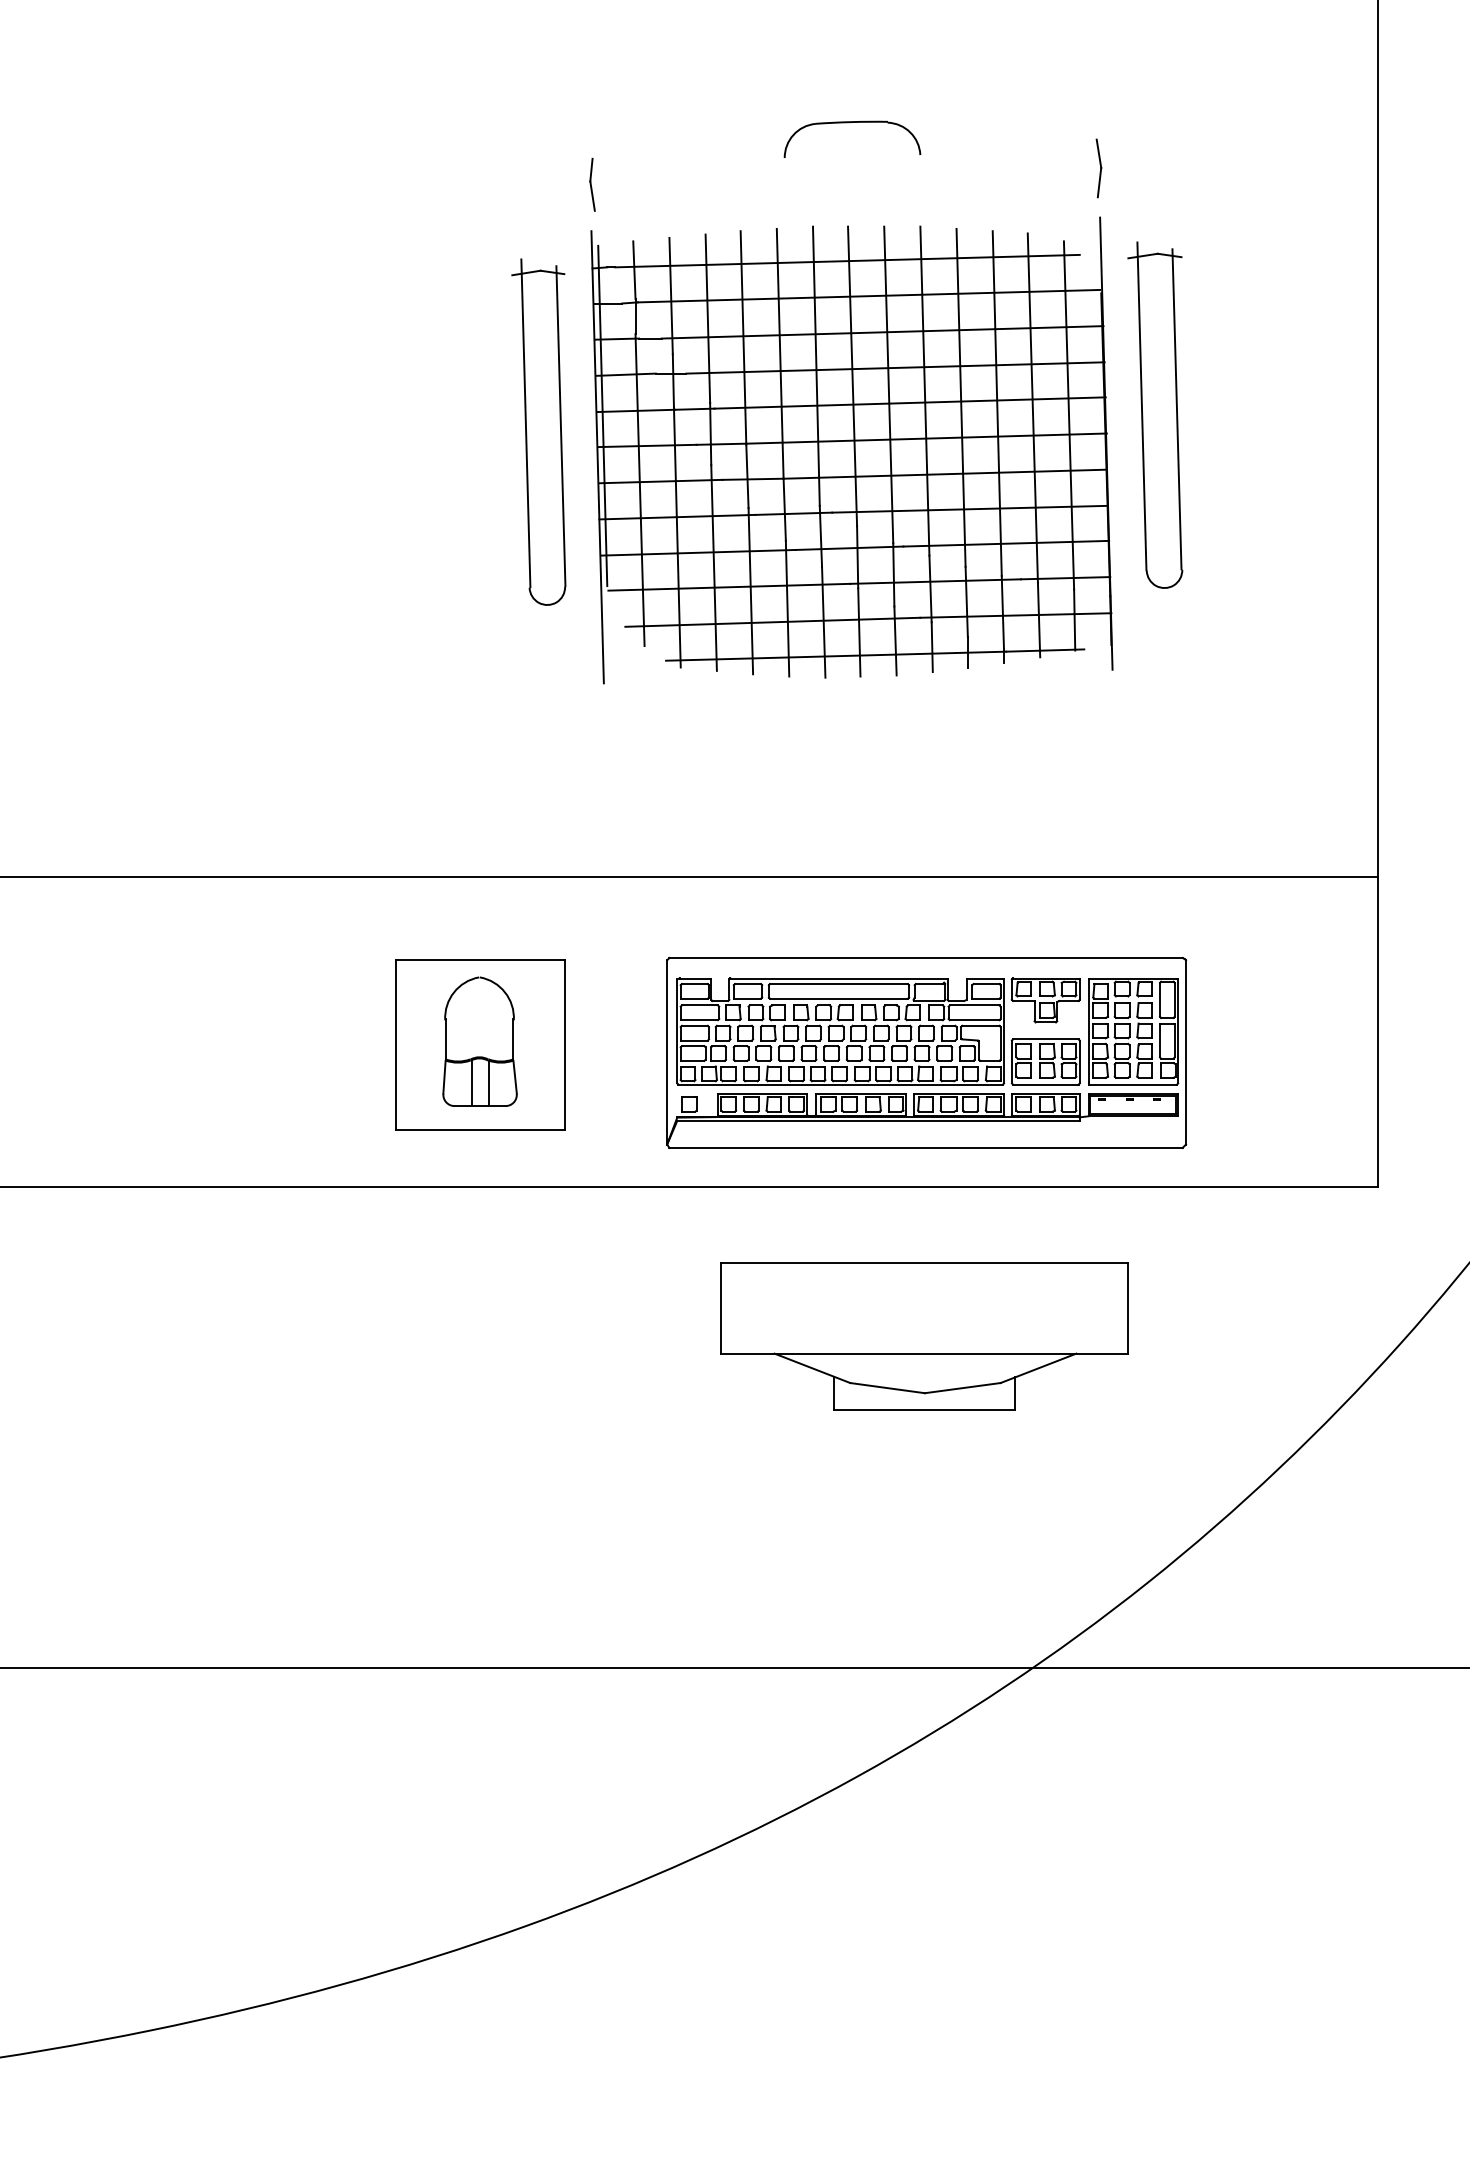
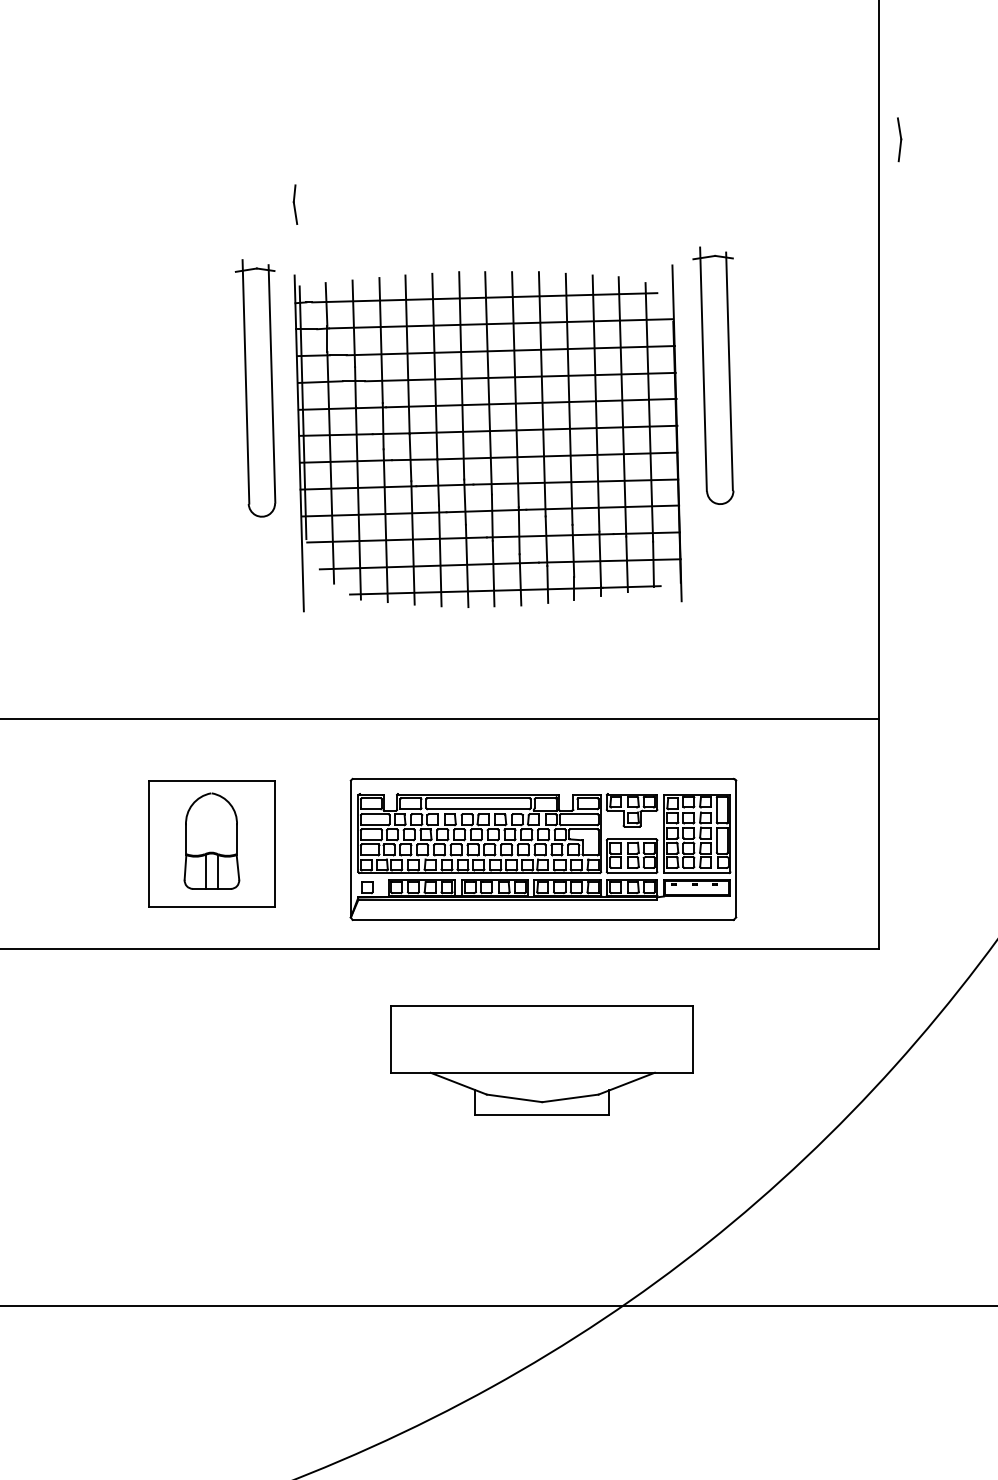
part: (849, 123) -> (486, 159), removed
part: (1098, 168) -> (899, 139), moved
part: (851, 450) -> (487, 438), moved

